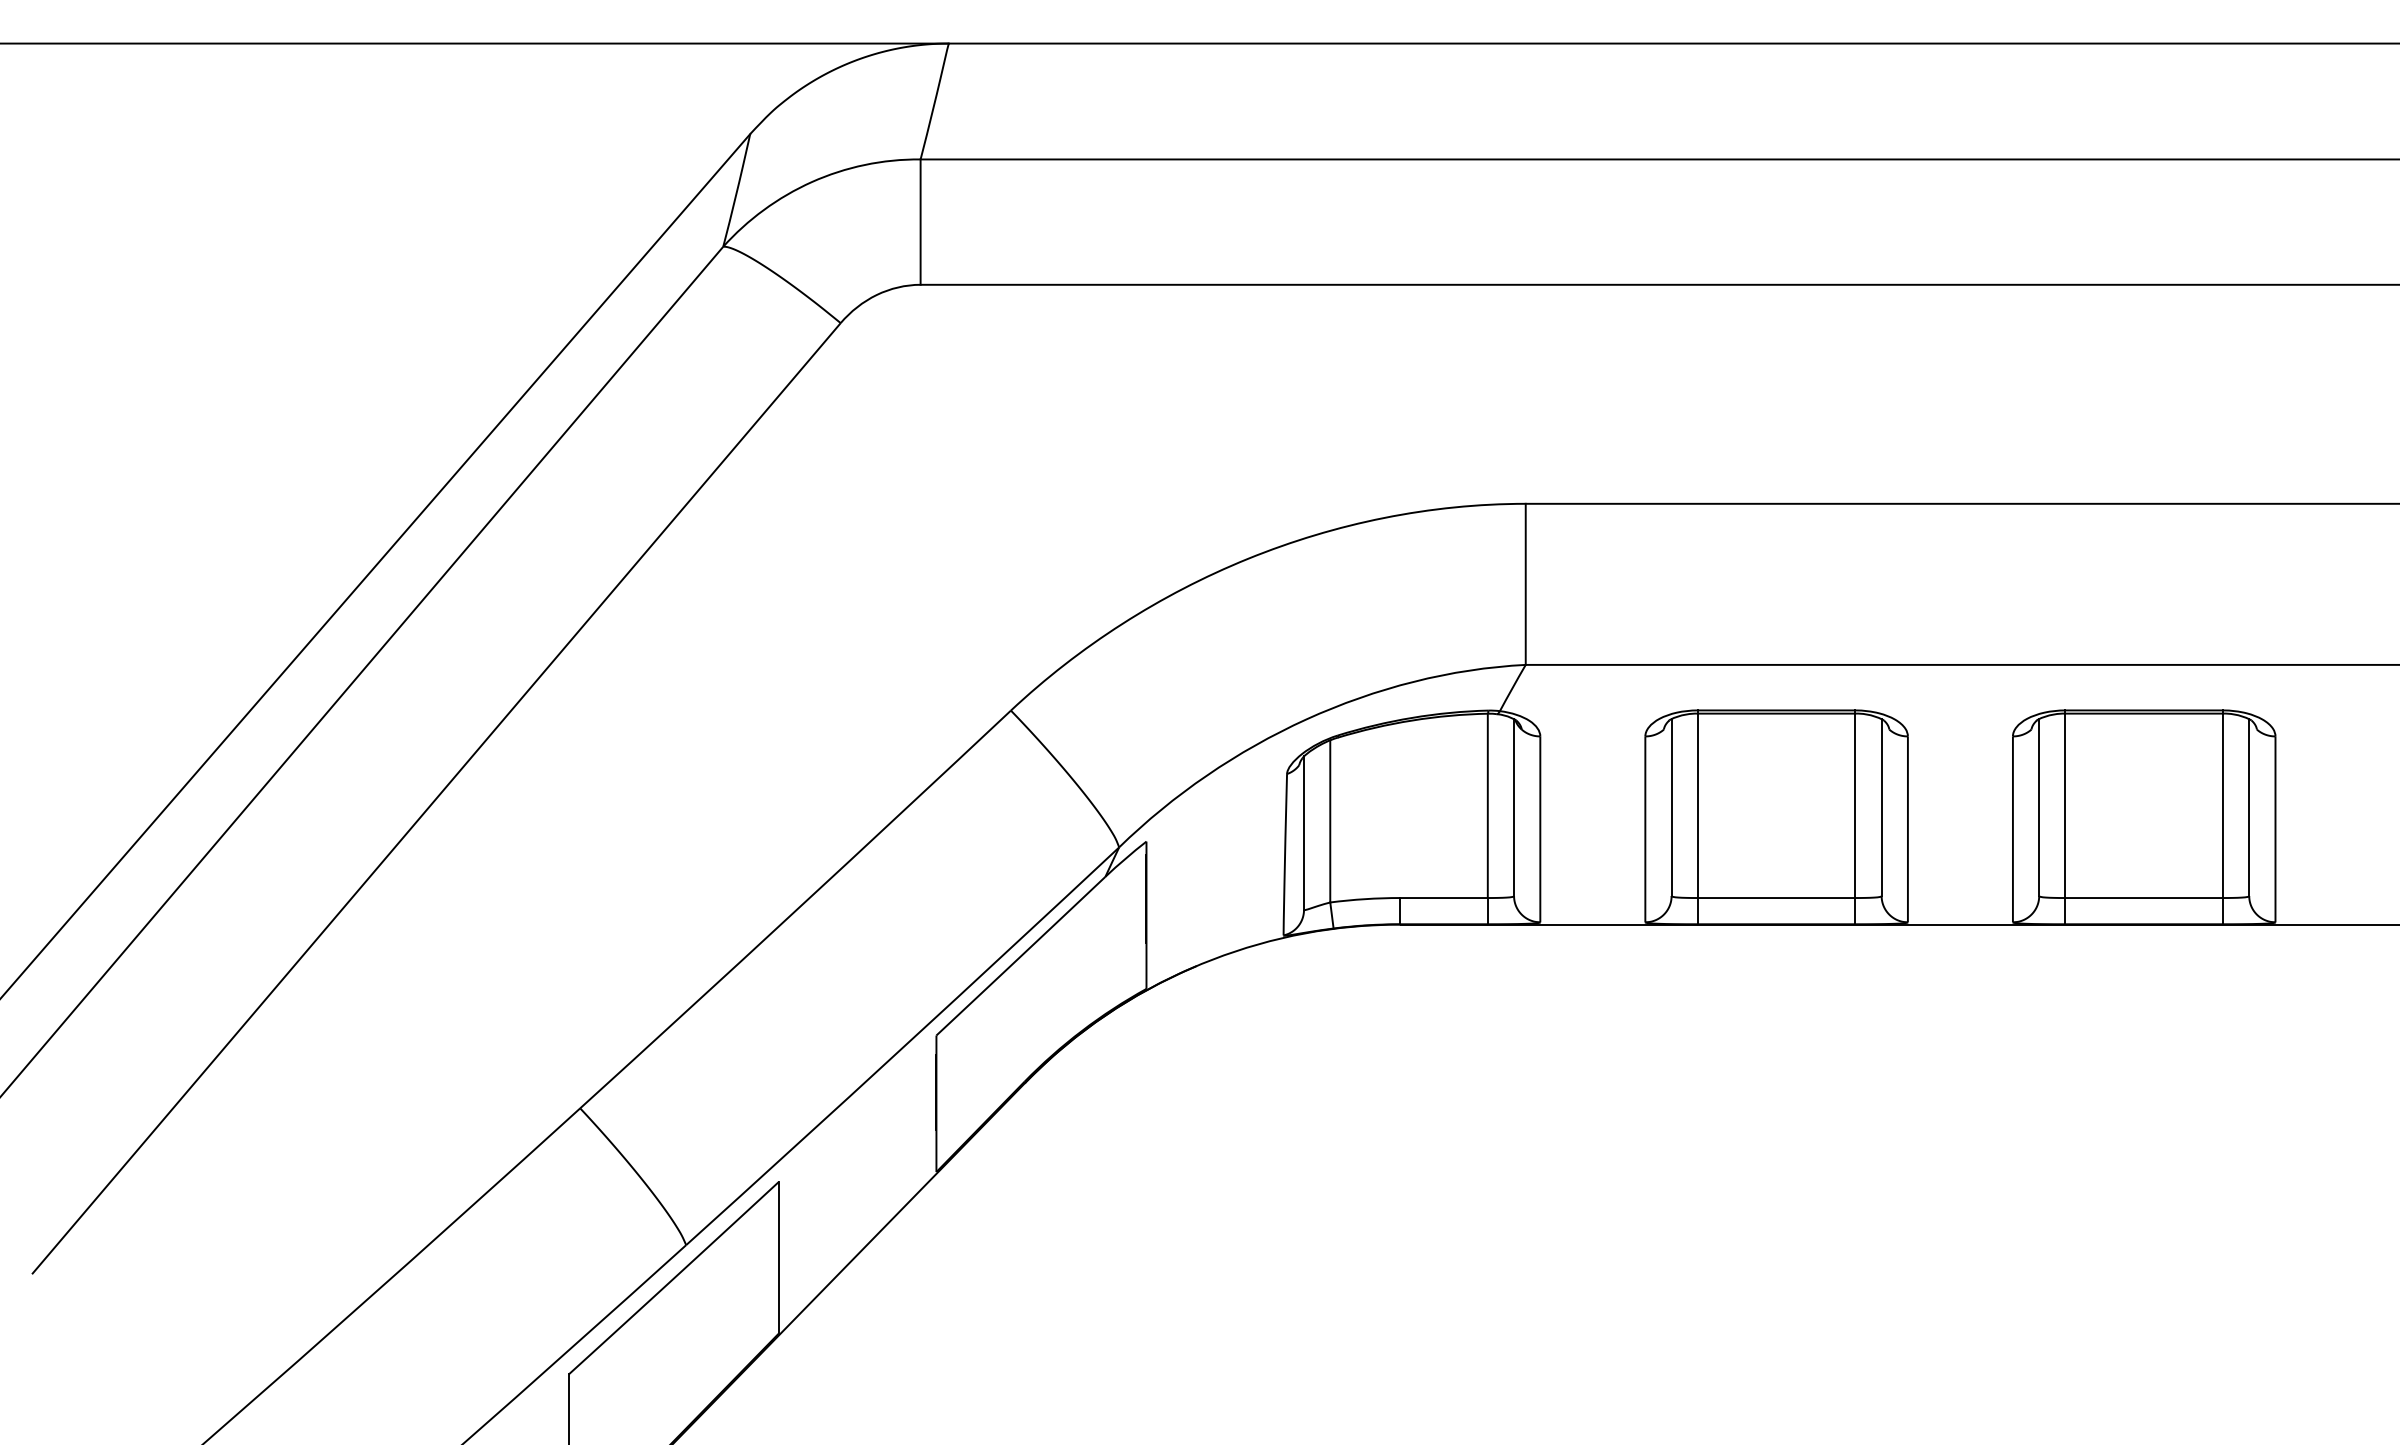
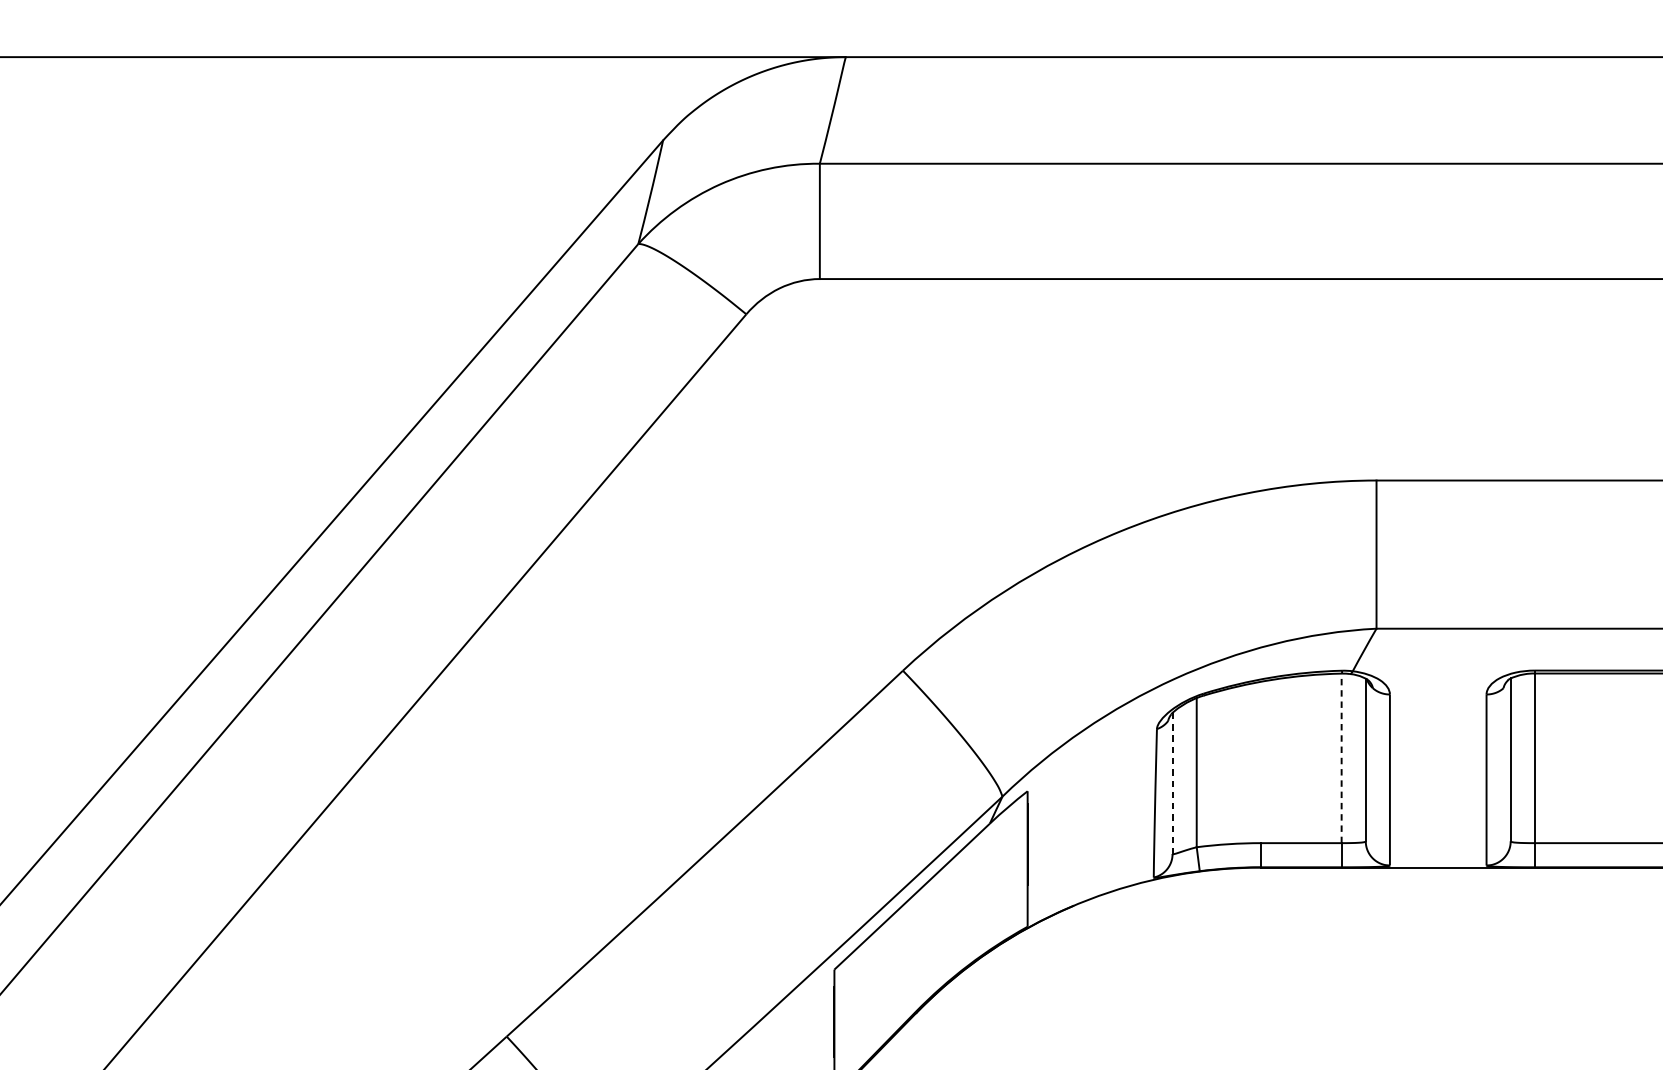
line: (1487, 805) -> (1341, 758), solid -> dashed
line: (1304, 833) -> (1173, 783), solid -> dashed

